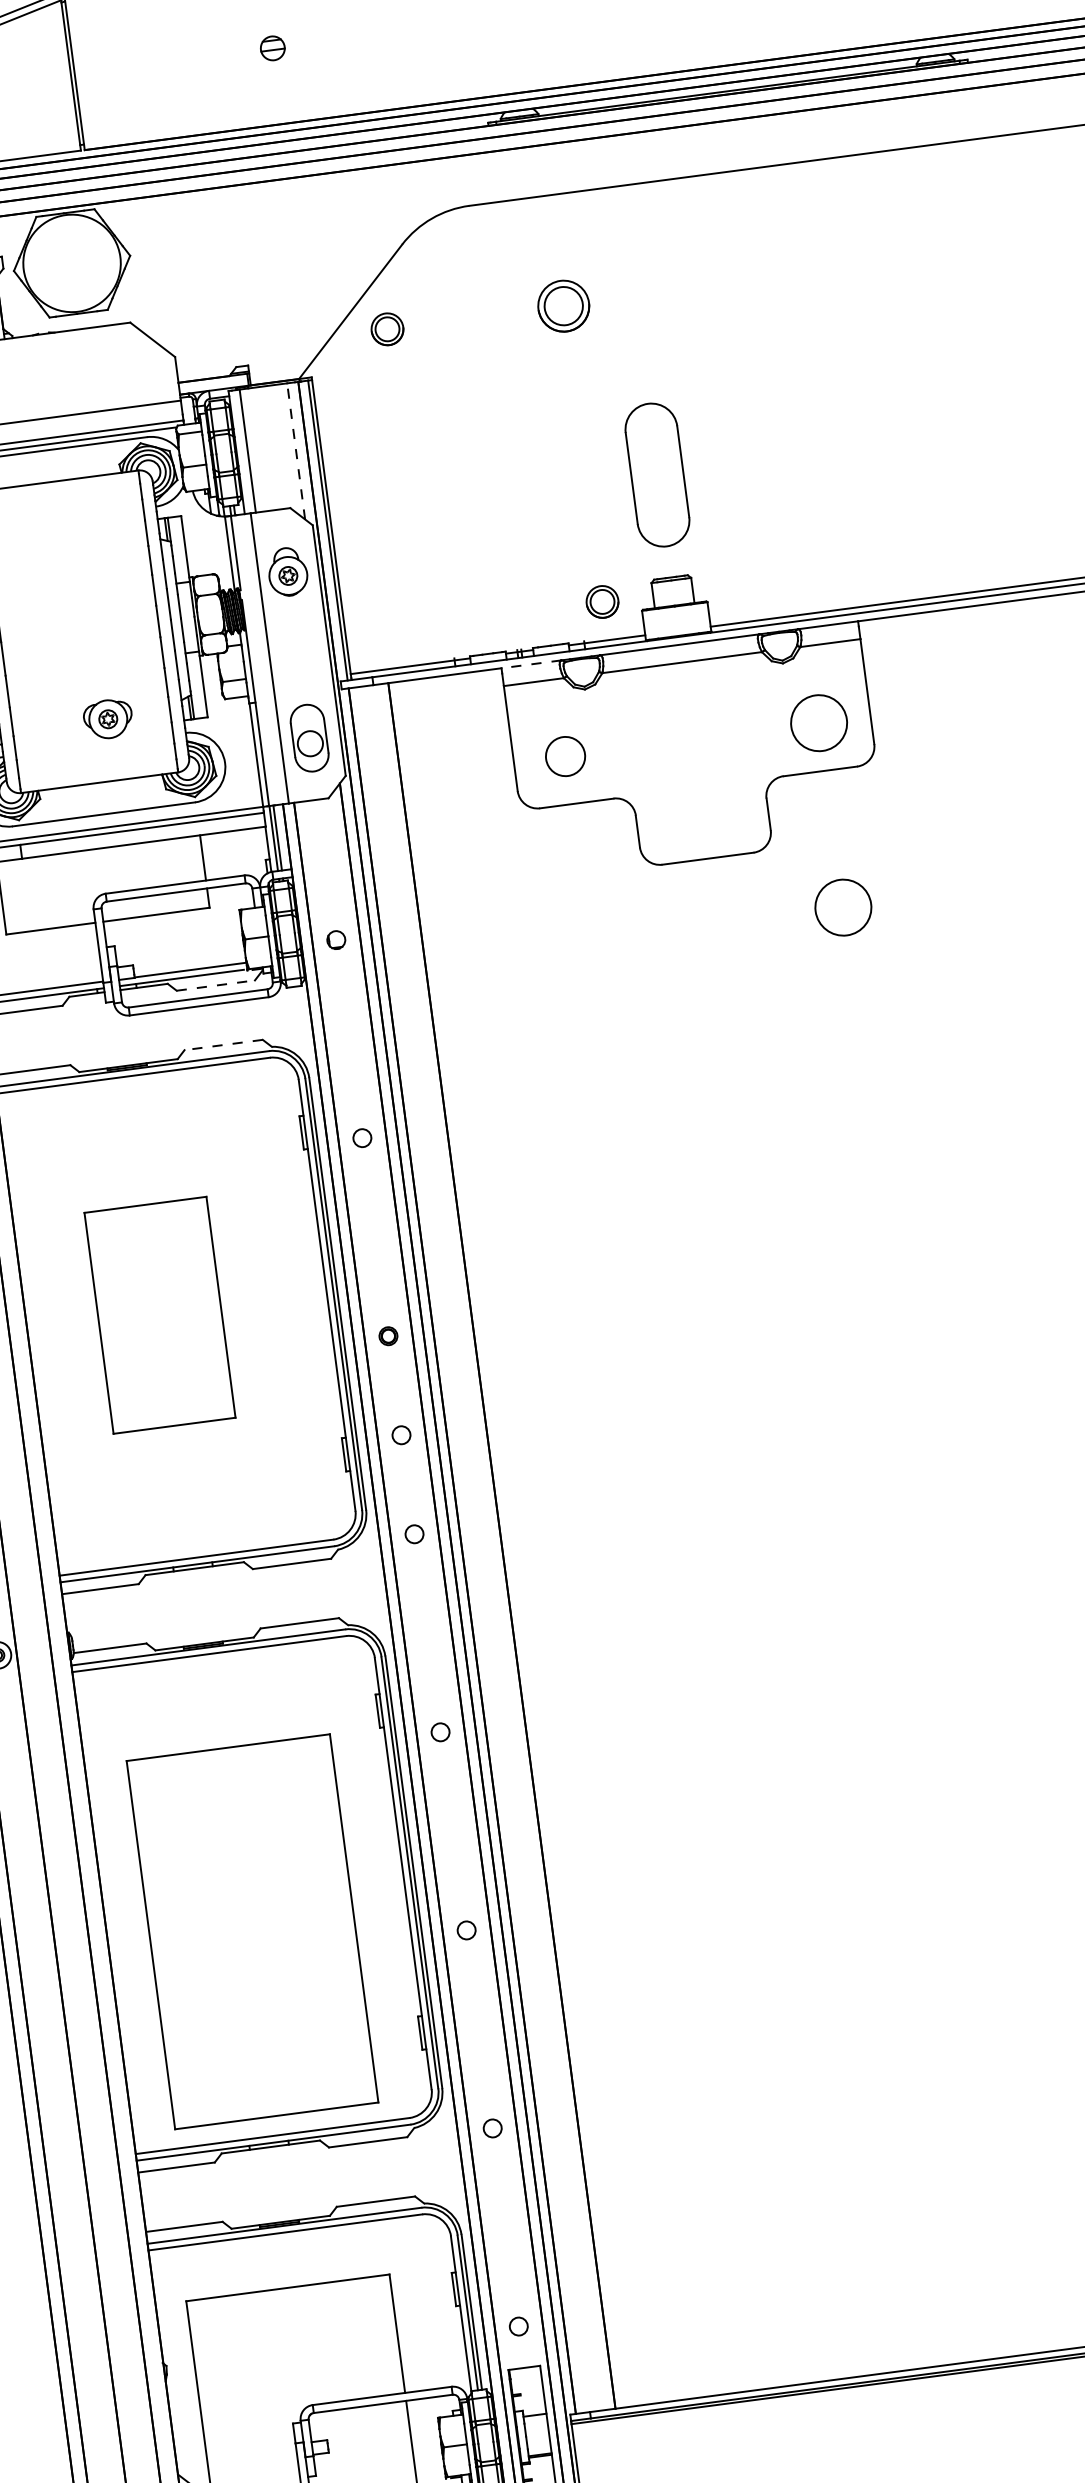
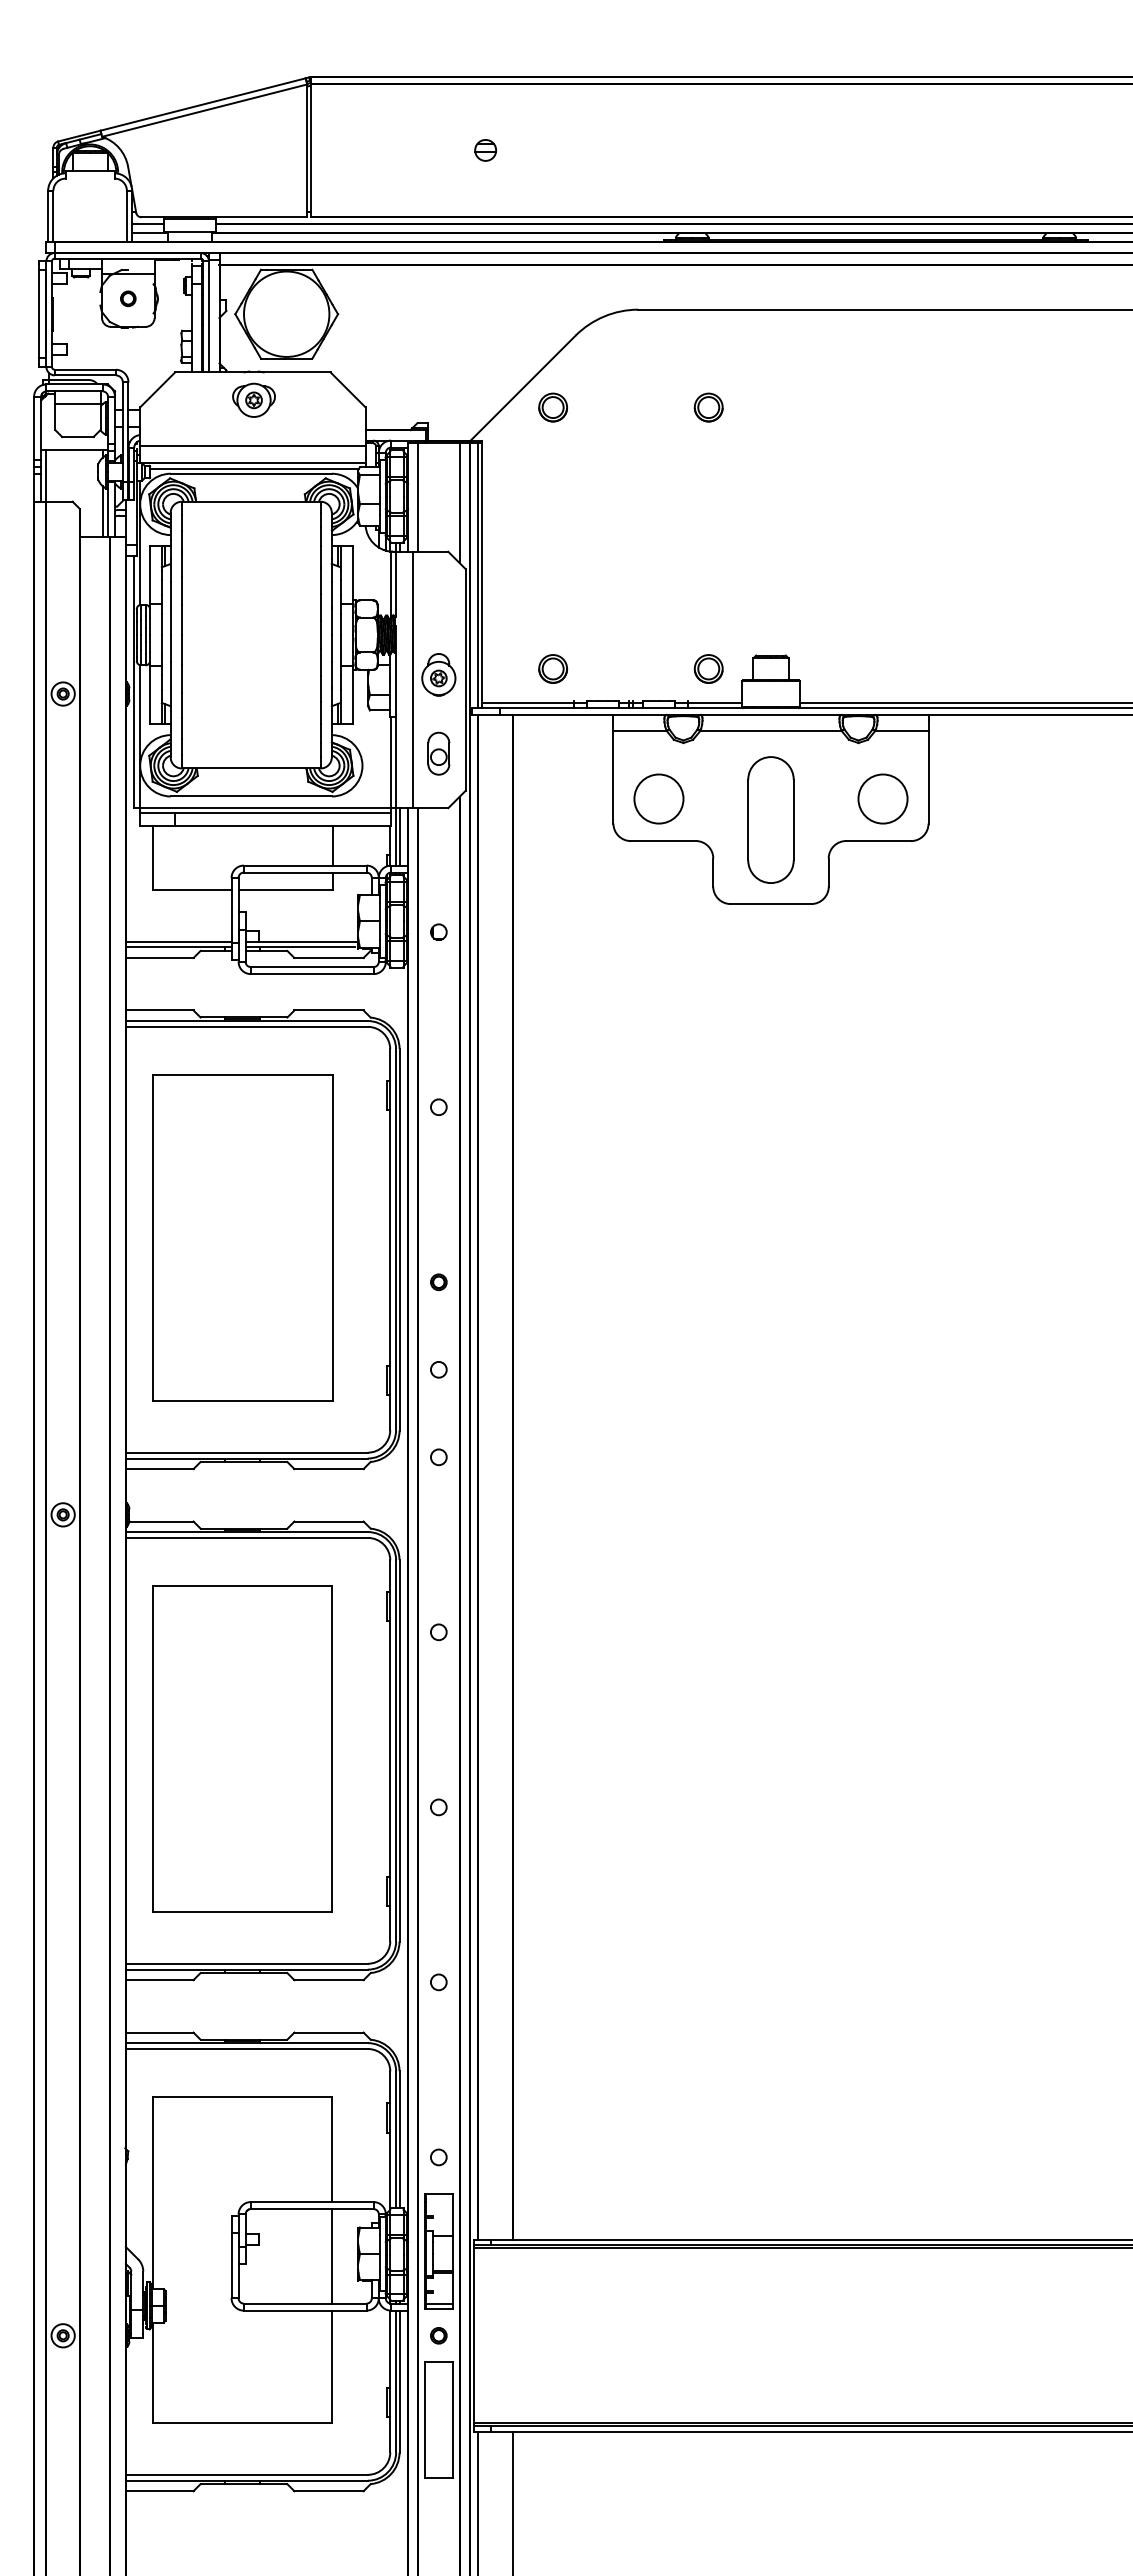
part: (563, 306) -> (708, 407), size x0.62
line: (295, 450) -> (459, 502), dashed -> solid
part: (656, 474) -> (770, 819), moved
part: (287, 571) -> (438, 674), moved
part: (426, 624) -> (553, 668), added
line: (531, 664) -> (639, 715), dashed -> solid
part: (107, 718) -> (253, 399), moved
part: (309, 737) -> (438, 753), size x0.71
circle: (564, 756) -> (658, 798), size x1.43
circle: (842, 907) -> (882, 961), removed
line: (216, 984) -> (329, 957), dashed -> solid
line: (224, 1044) -> (329, 1010), dashed -> solid
part: (159, 1314) -> (242, 1237), size x1.67
part: (252, 1931) -> (242, 1748), moved

